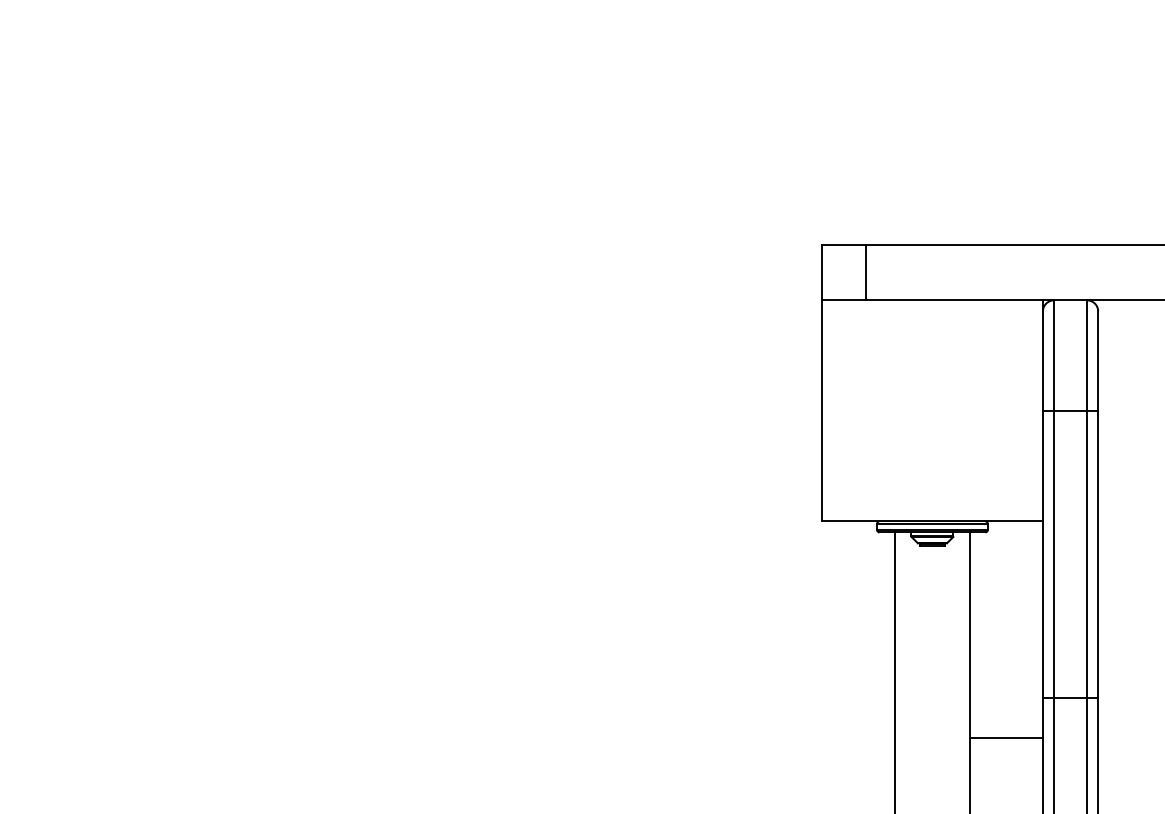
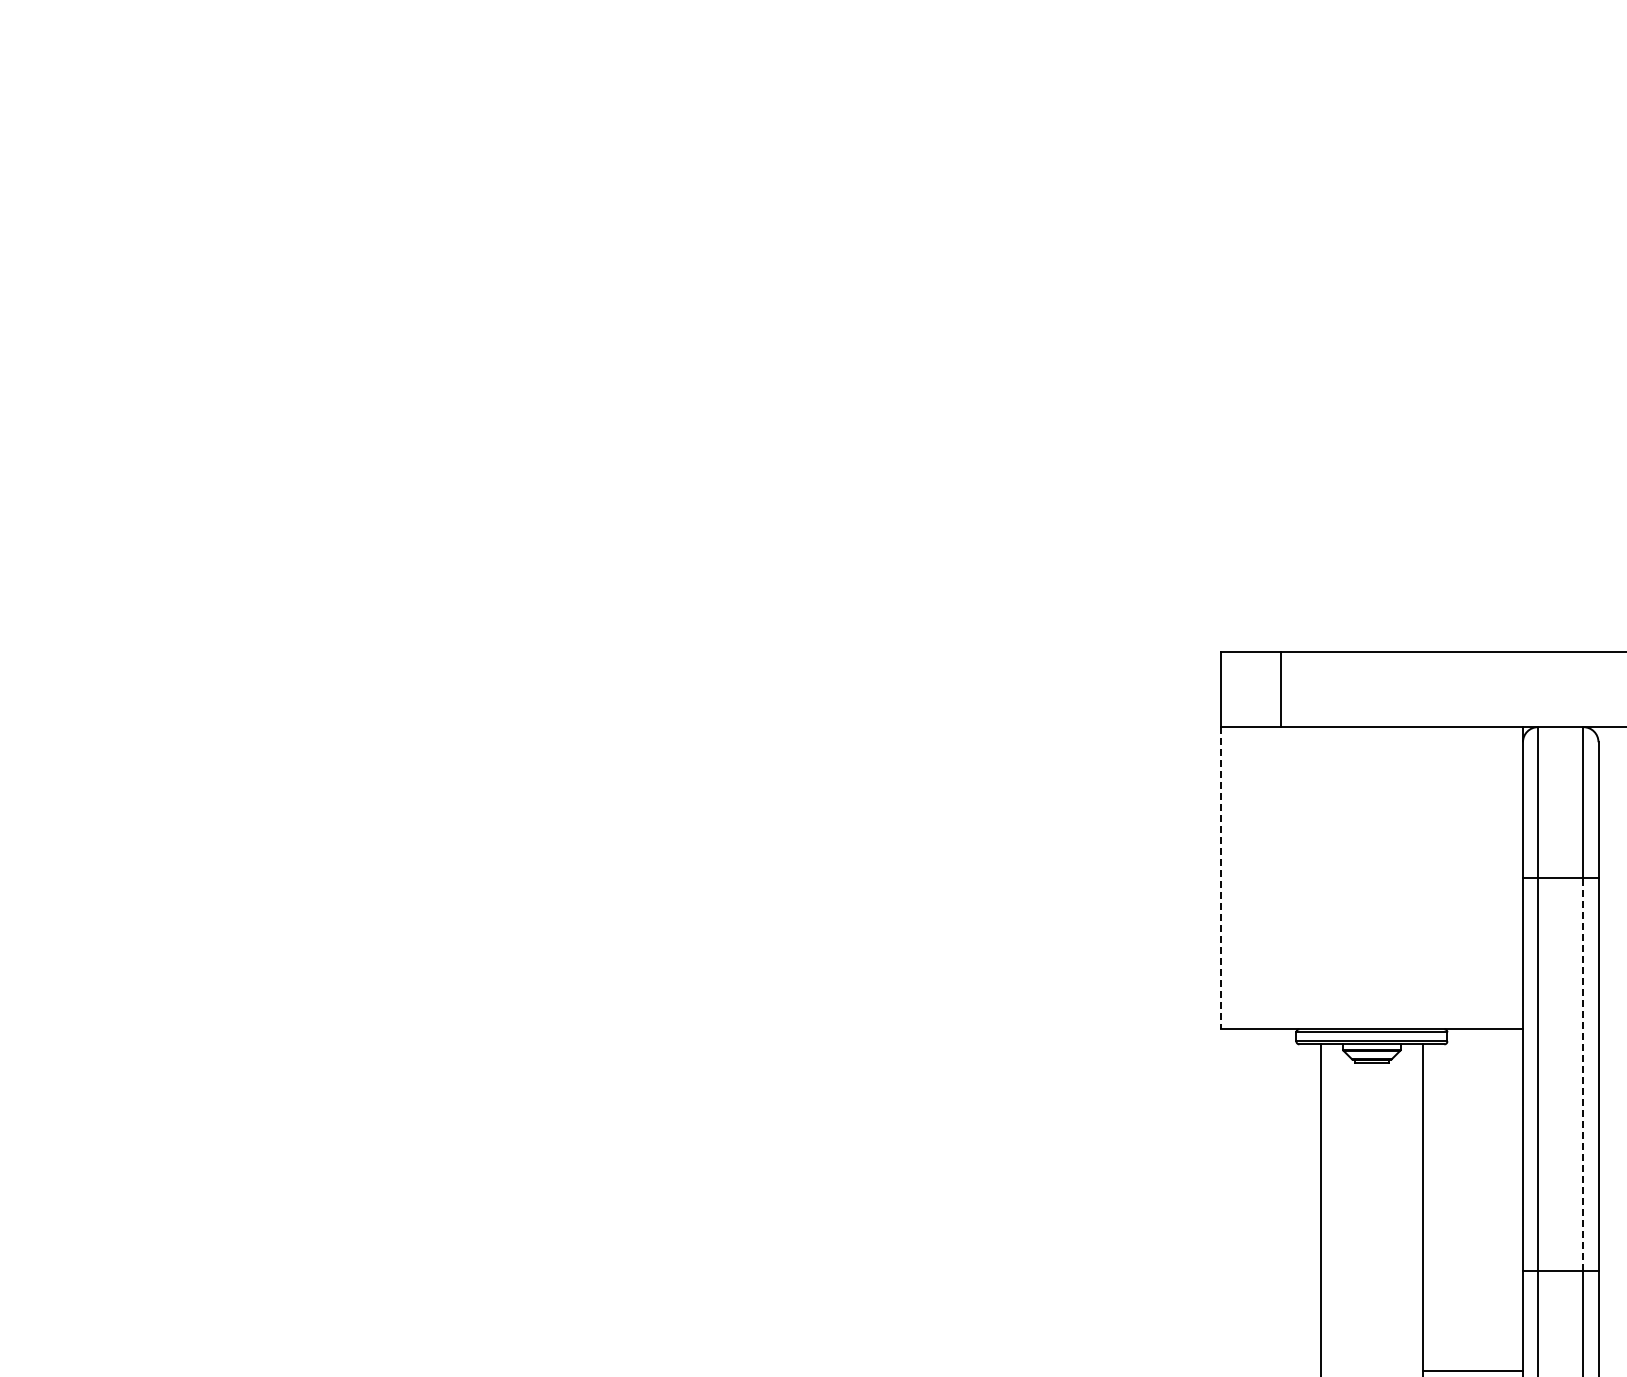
line: (821, 411) -> (1220, 878), solid -> dashed
line: (1087, 554) -> (1583, 1074), solid -> dashed
line: (1006, 737) -> (1472, 1371), moved

